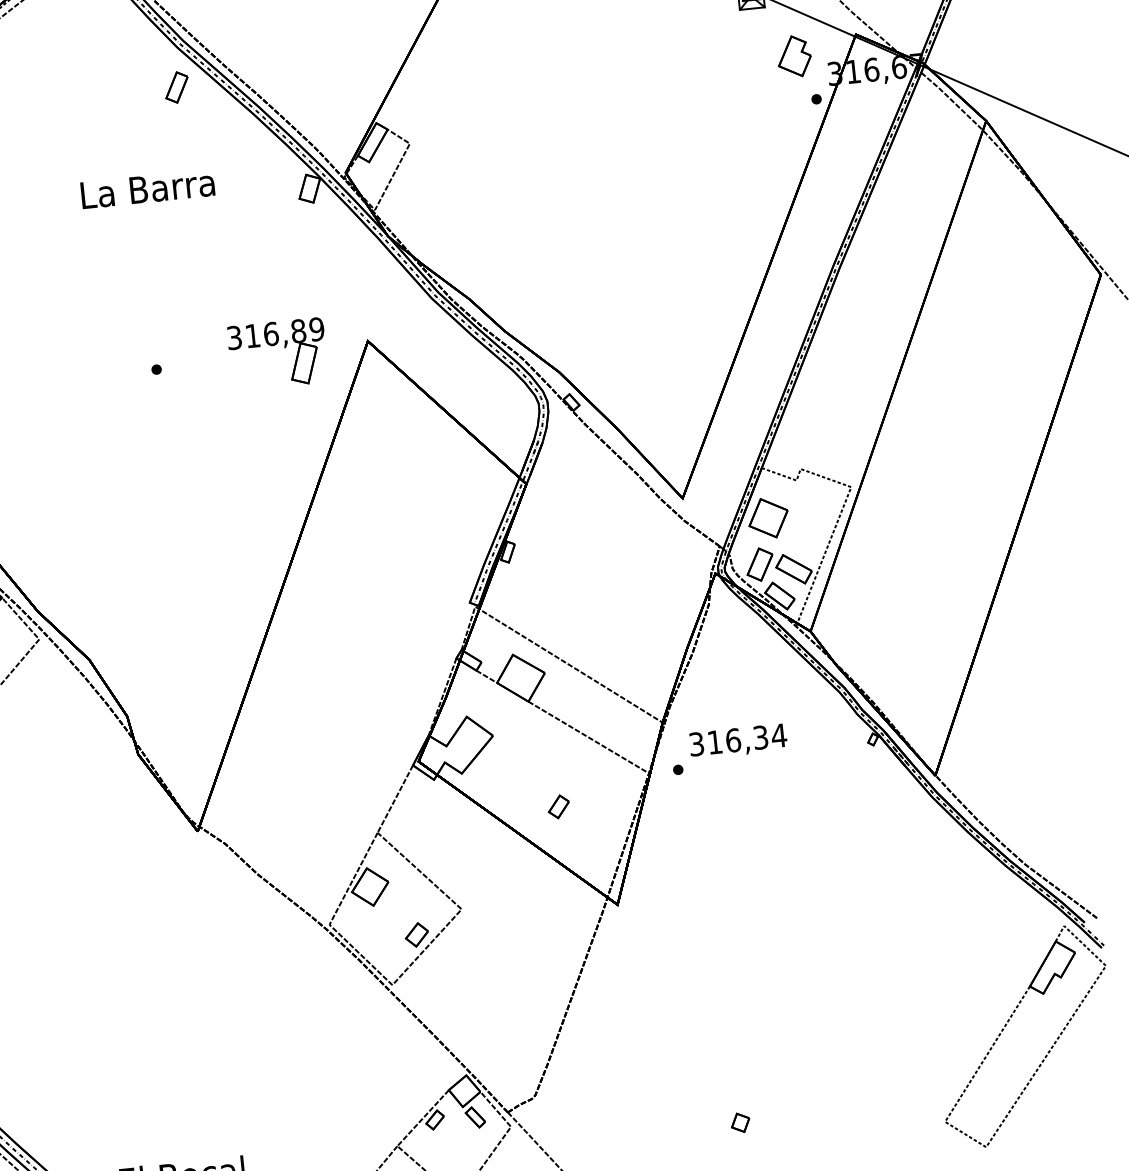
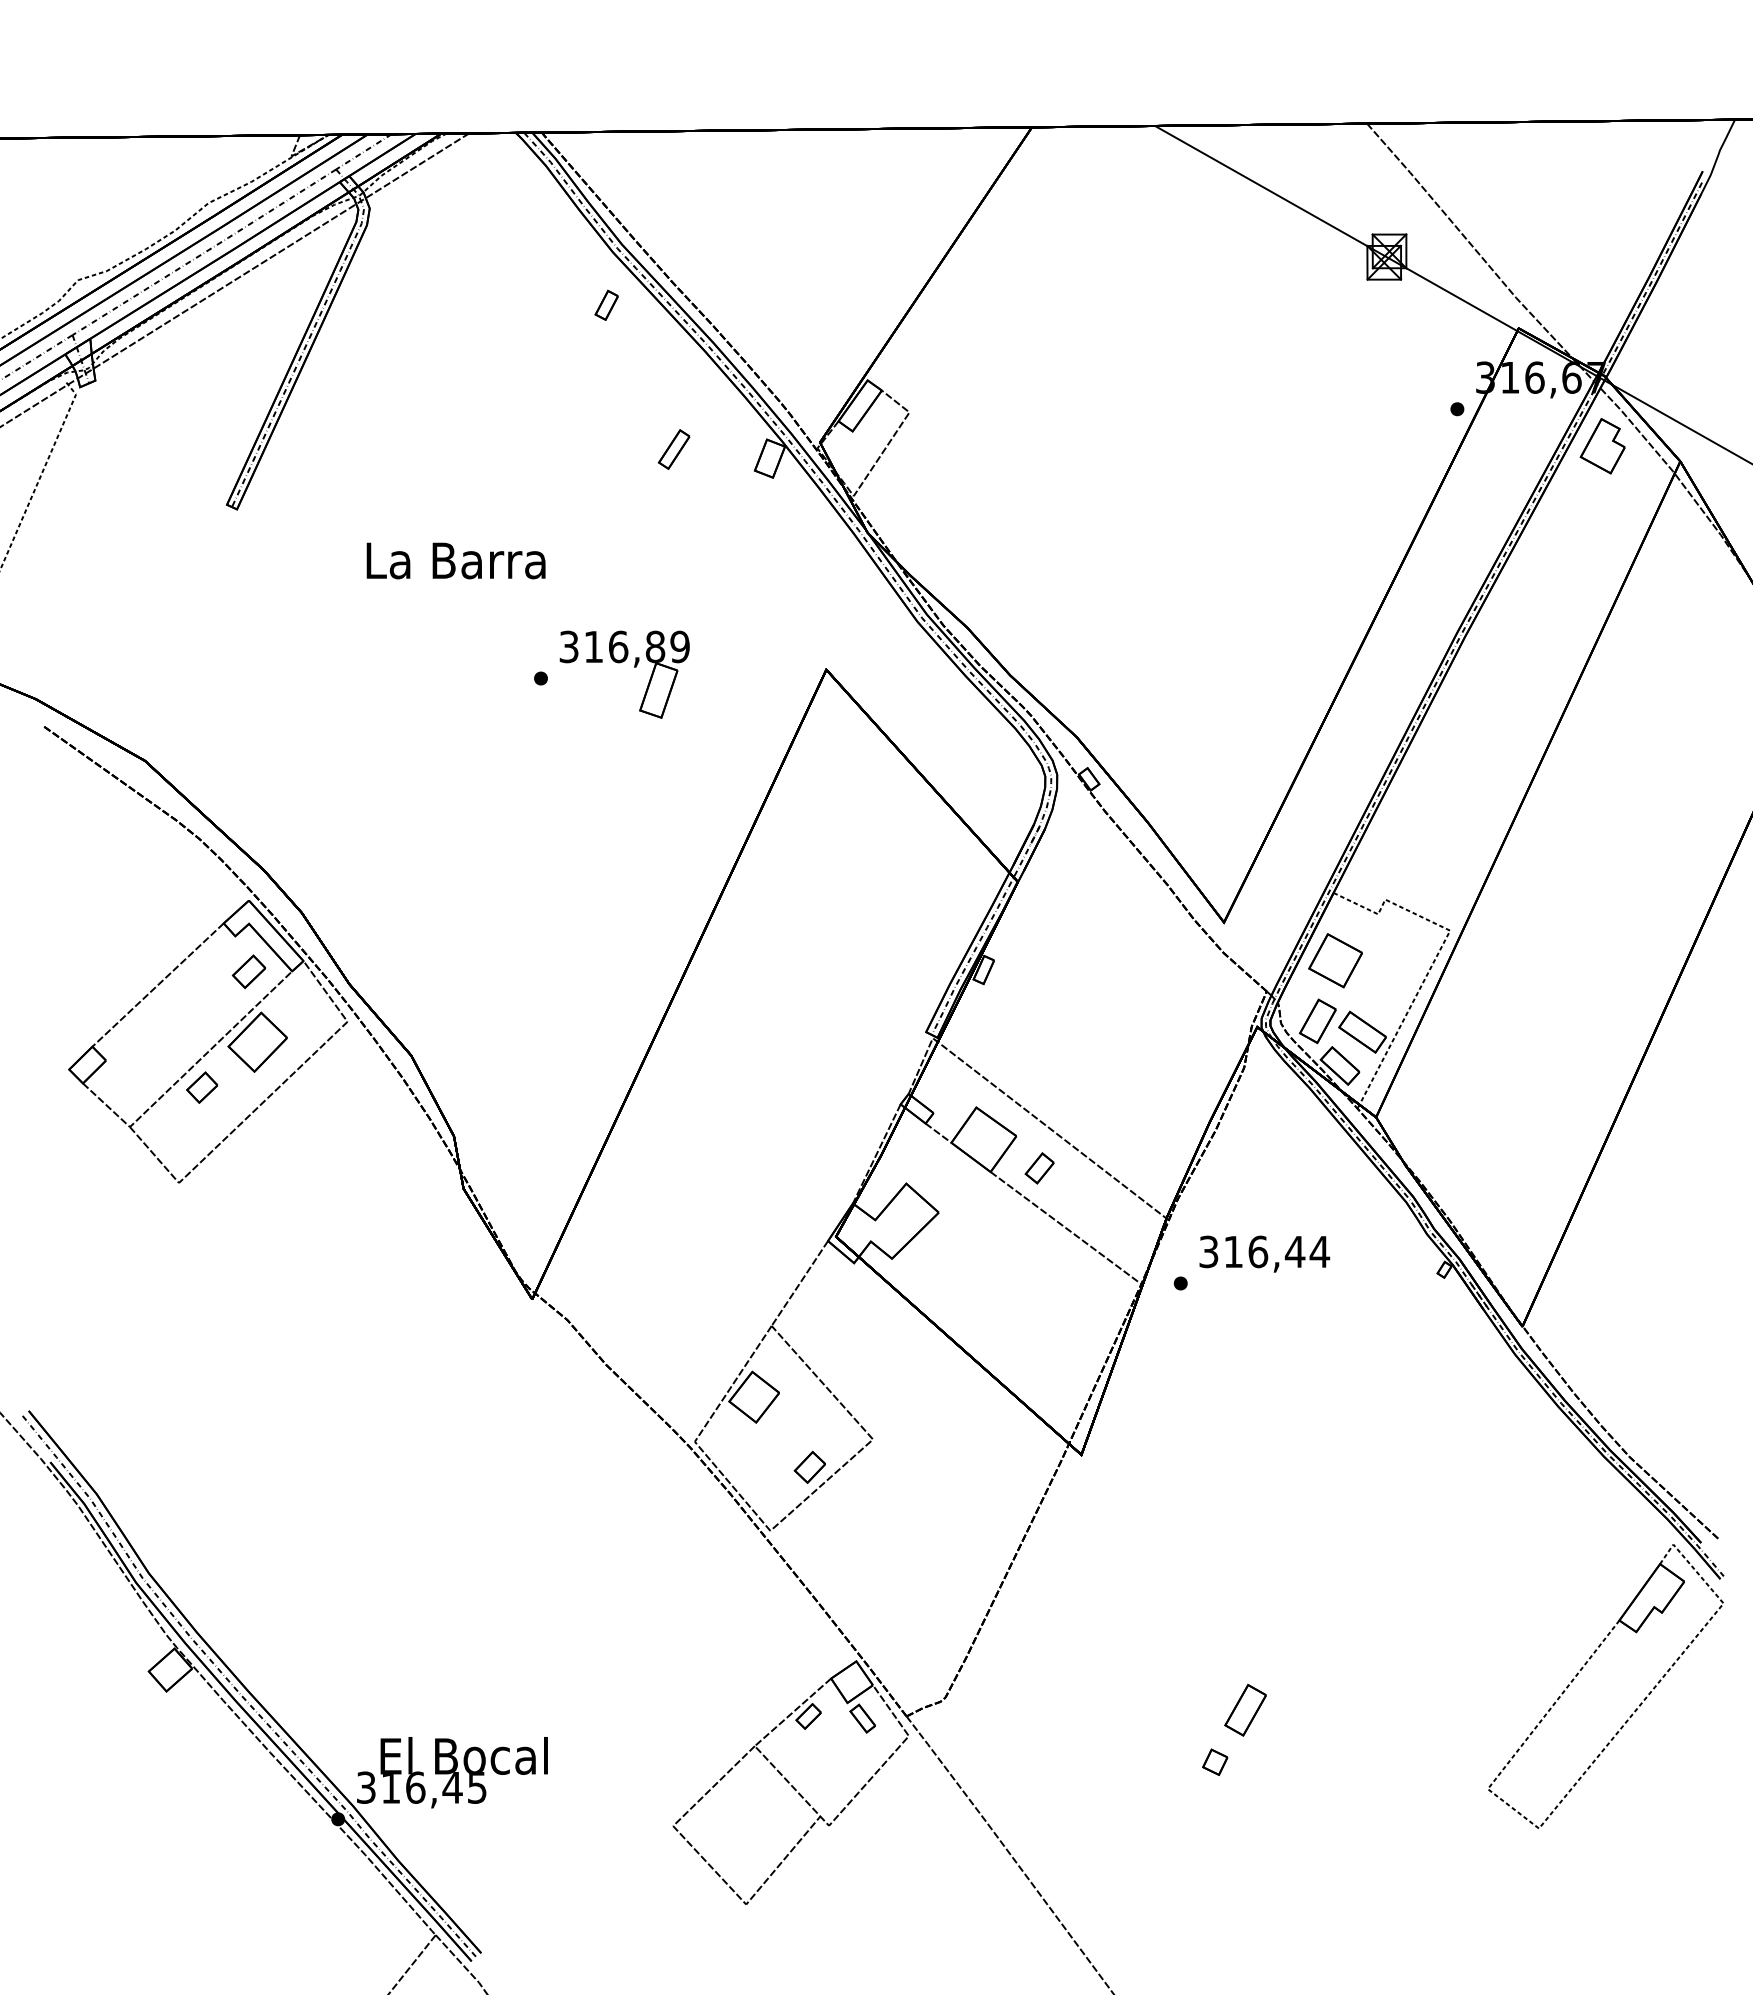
part: (794, 56) -> (1602, 446), moved
part: (176, 86) -> (606, 304), size x0.71
text: (147, 188) -> (455, 560), moved
part: (237, 189) -> (673, 449), added
part: (273, 346) -> (620, 663), moved
text: (760, 737) -> (1294, 1251), 316,34 -> 316,44
part: (558, 806) -> (1039, 1168), moved
part: (759, 1082) -> (1245, 1710), added

